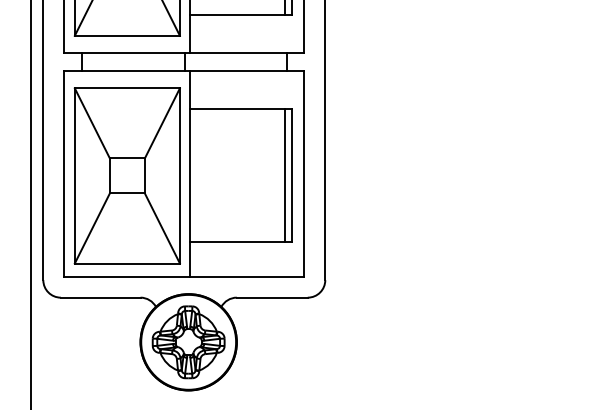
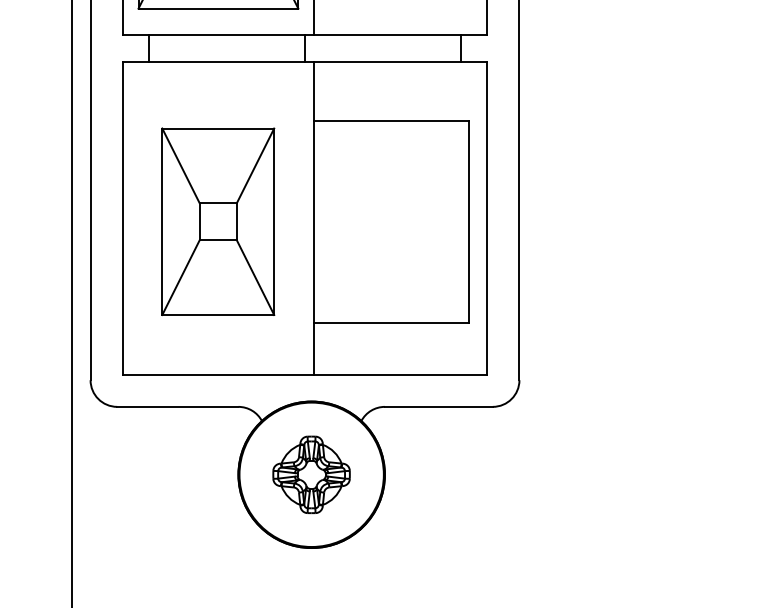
part: (126, 175) -> (217, 221), size x0.7
line: (285, 175) -> (458, 221), removed
part: (188, 342) -> (311, 475), size x0.7

